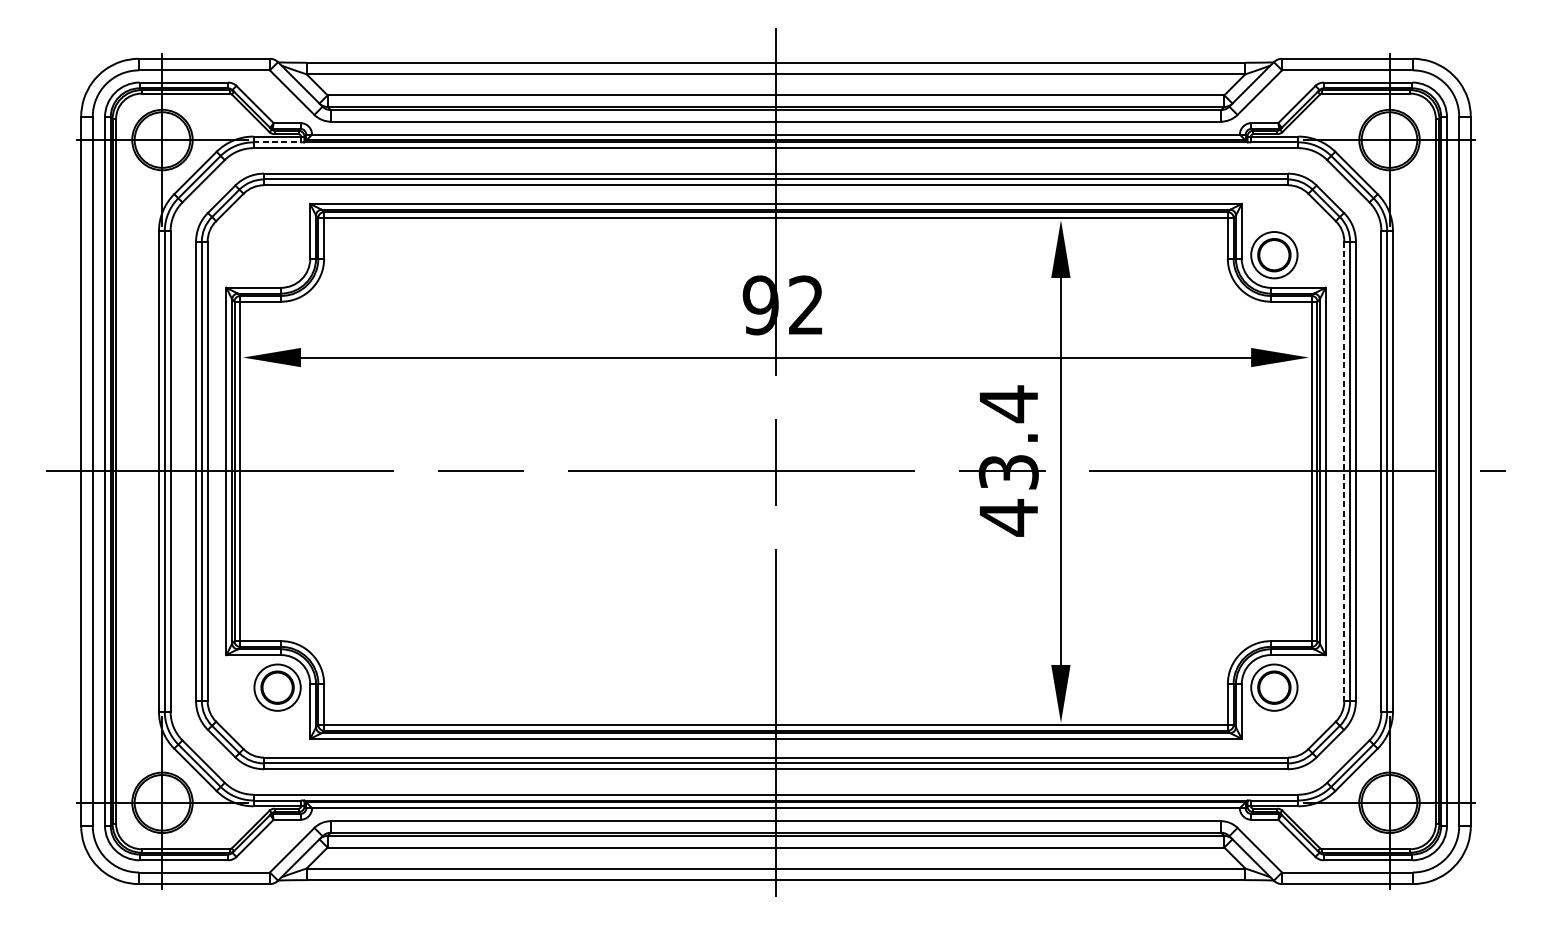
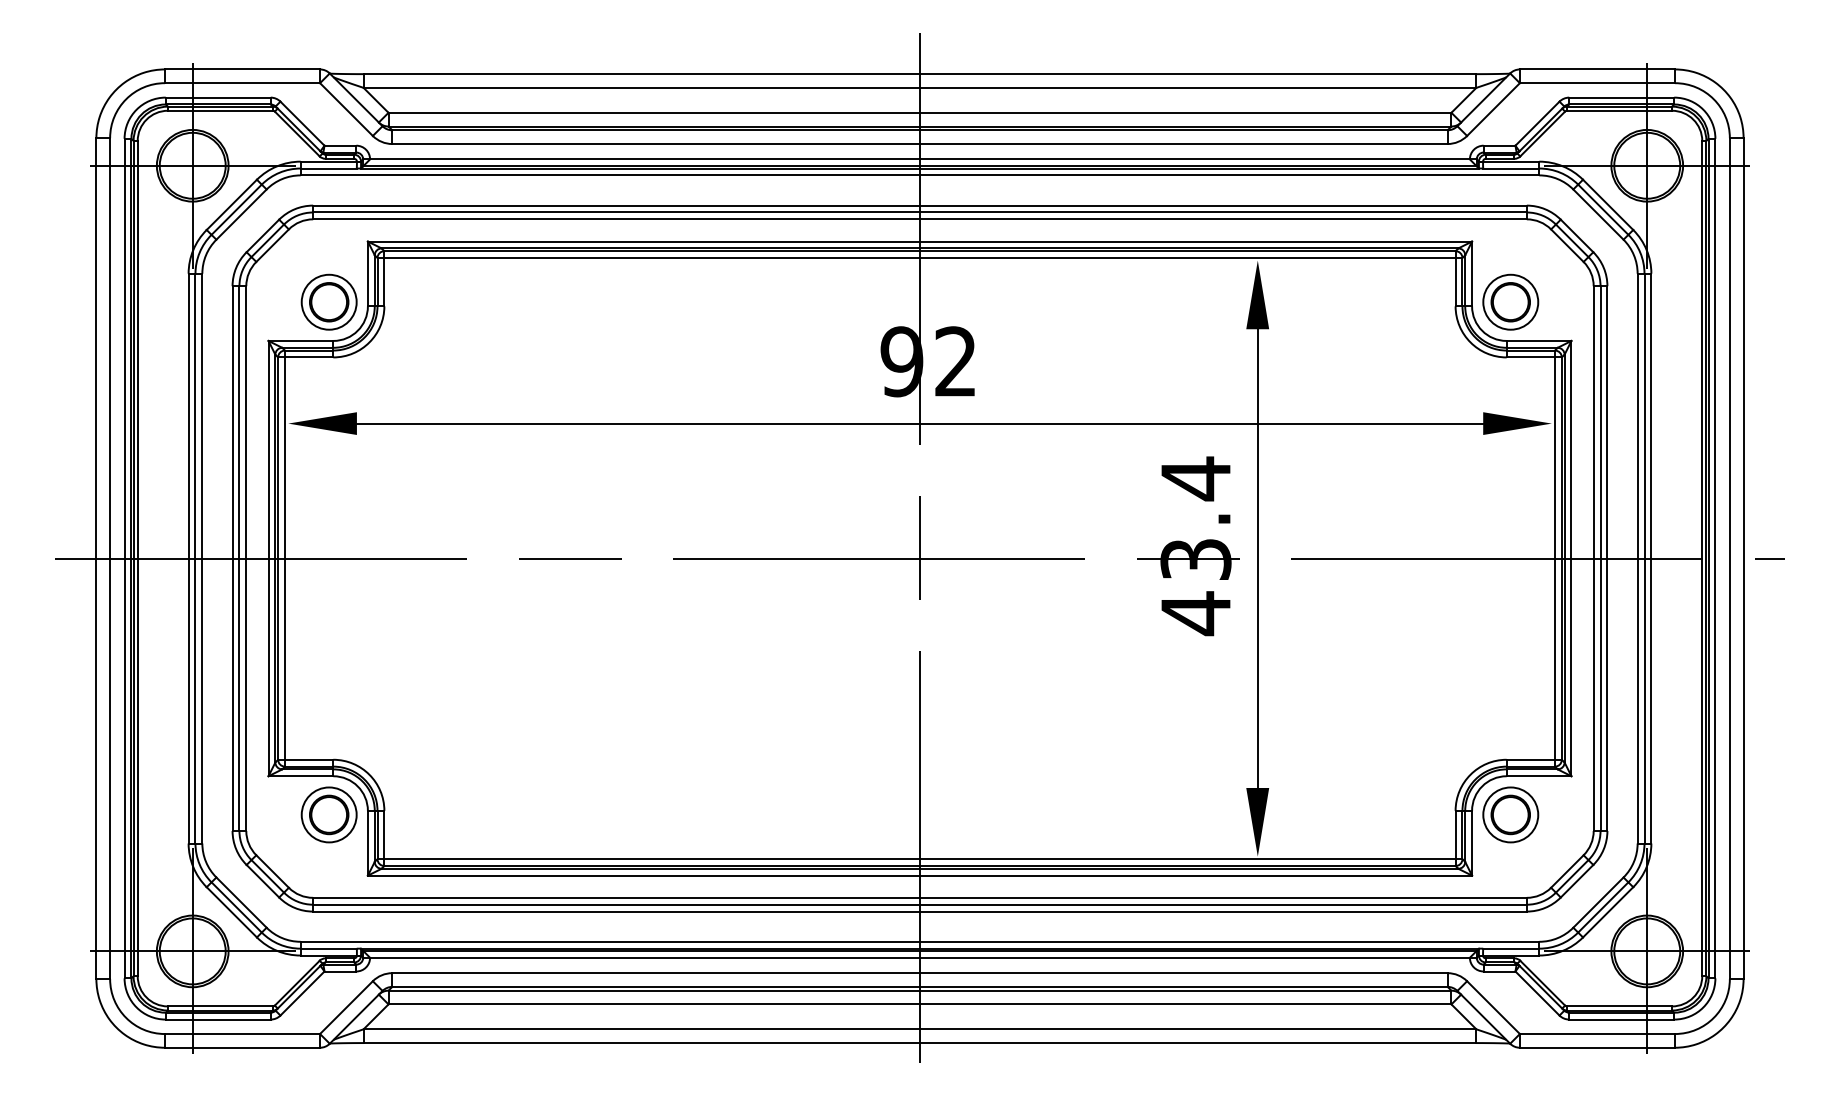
line: (277, 142) -> (329, 168), dashed -> solid
part: (277, 254) -> (328, 301), added
line: (1344, 472) -> (1593, 559), dashed -> solid

